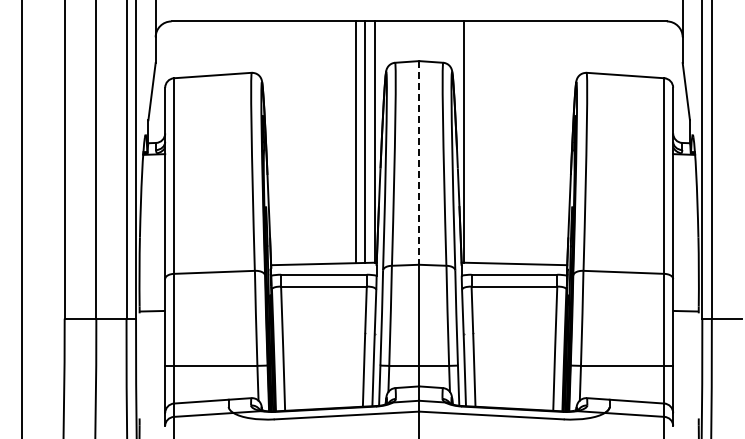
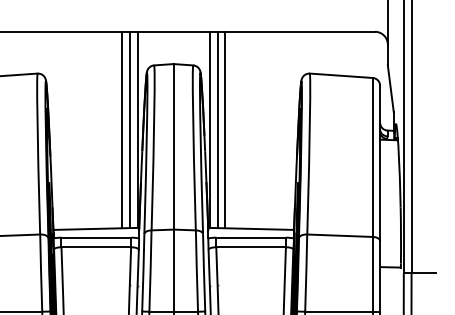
line: (473, 141) -> (217, 129), added
line: (482, 142) -> (225, 130), added
line: (419, 162) -> (173, 146), dashed -> solid

